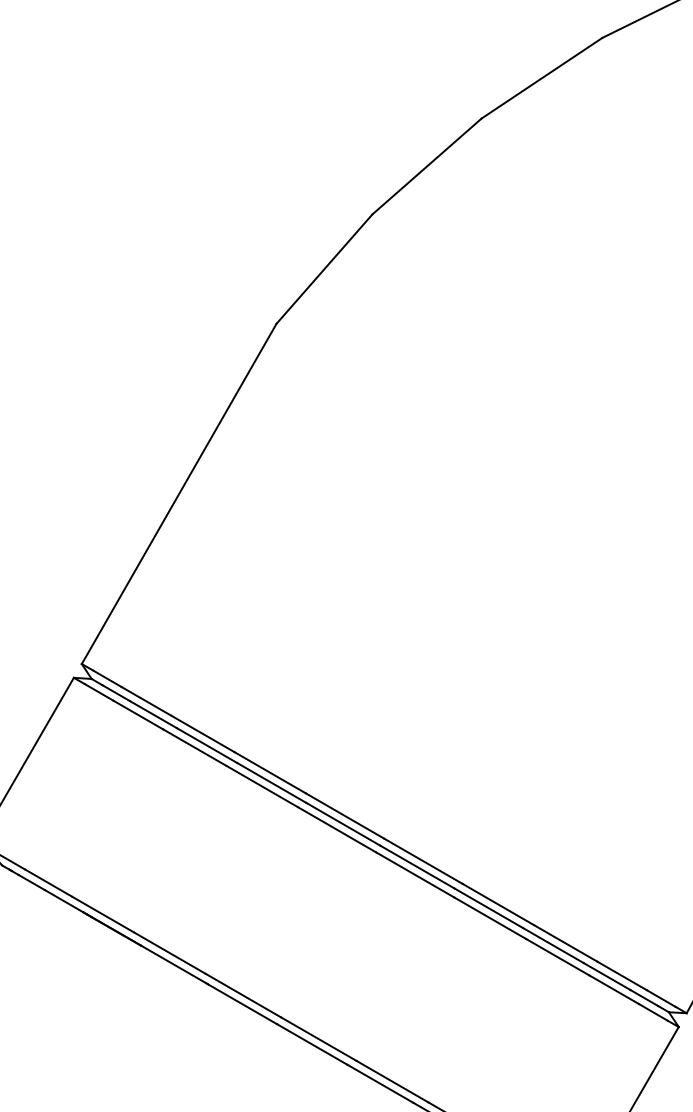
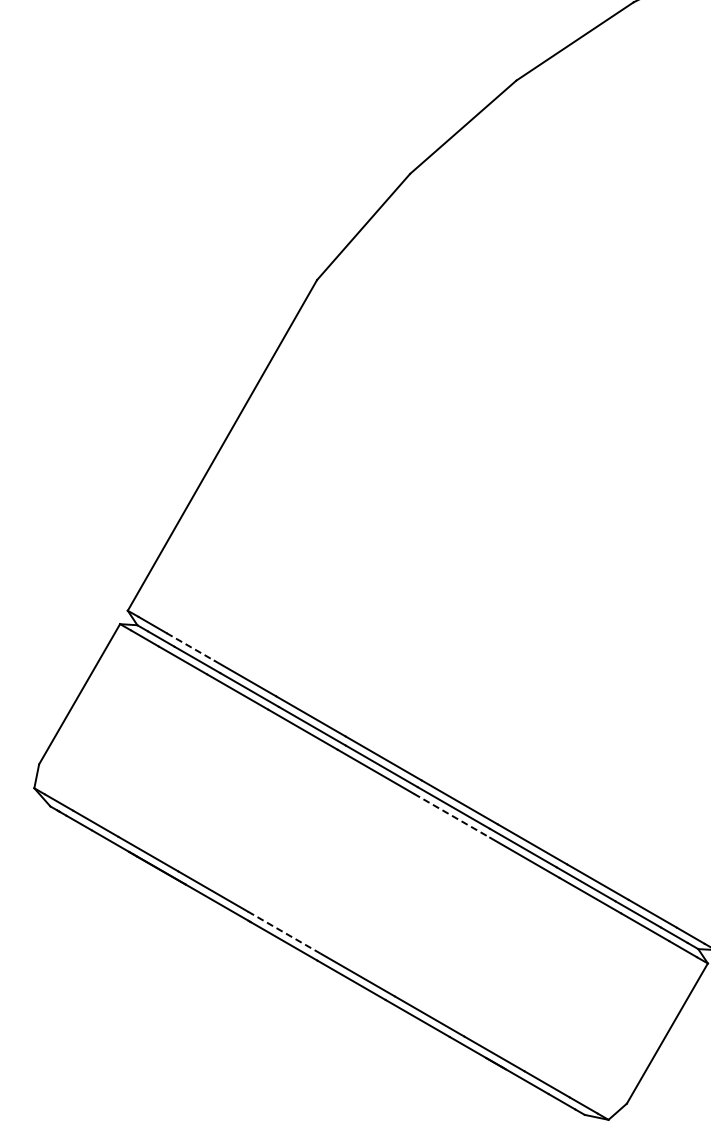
line: (146, 700) -> (190, 646), solid -> dashed
line: (415, 874) -> (452, 815), solid -> dashed
line: (244, 996) -> (285, 933), solid -> dashed

